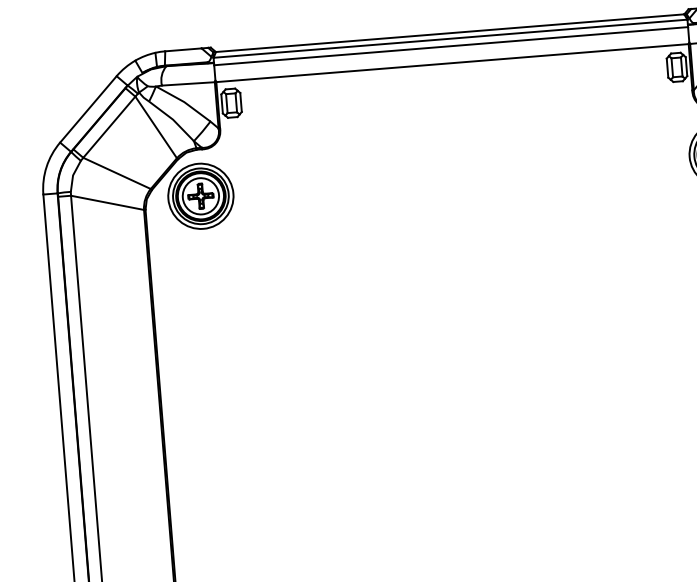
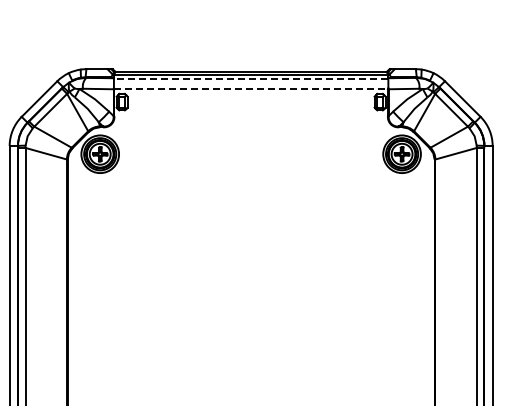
line: (450, 46) -> (250, 79), solid -> dashed
line: (453, 63) -> (251, 89), solid -> dashed

